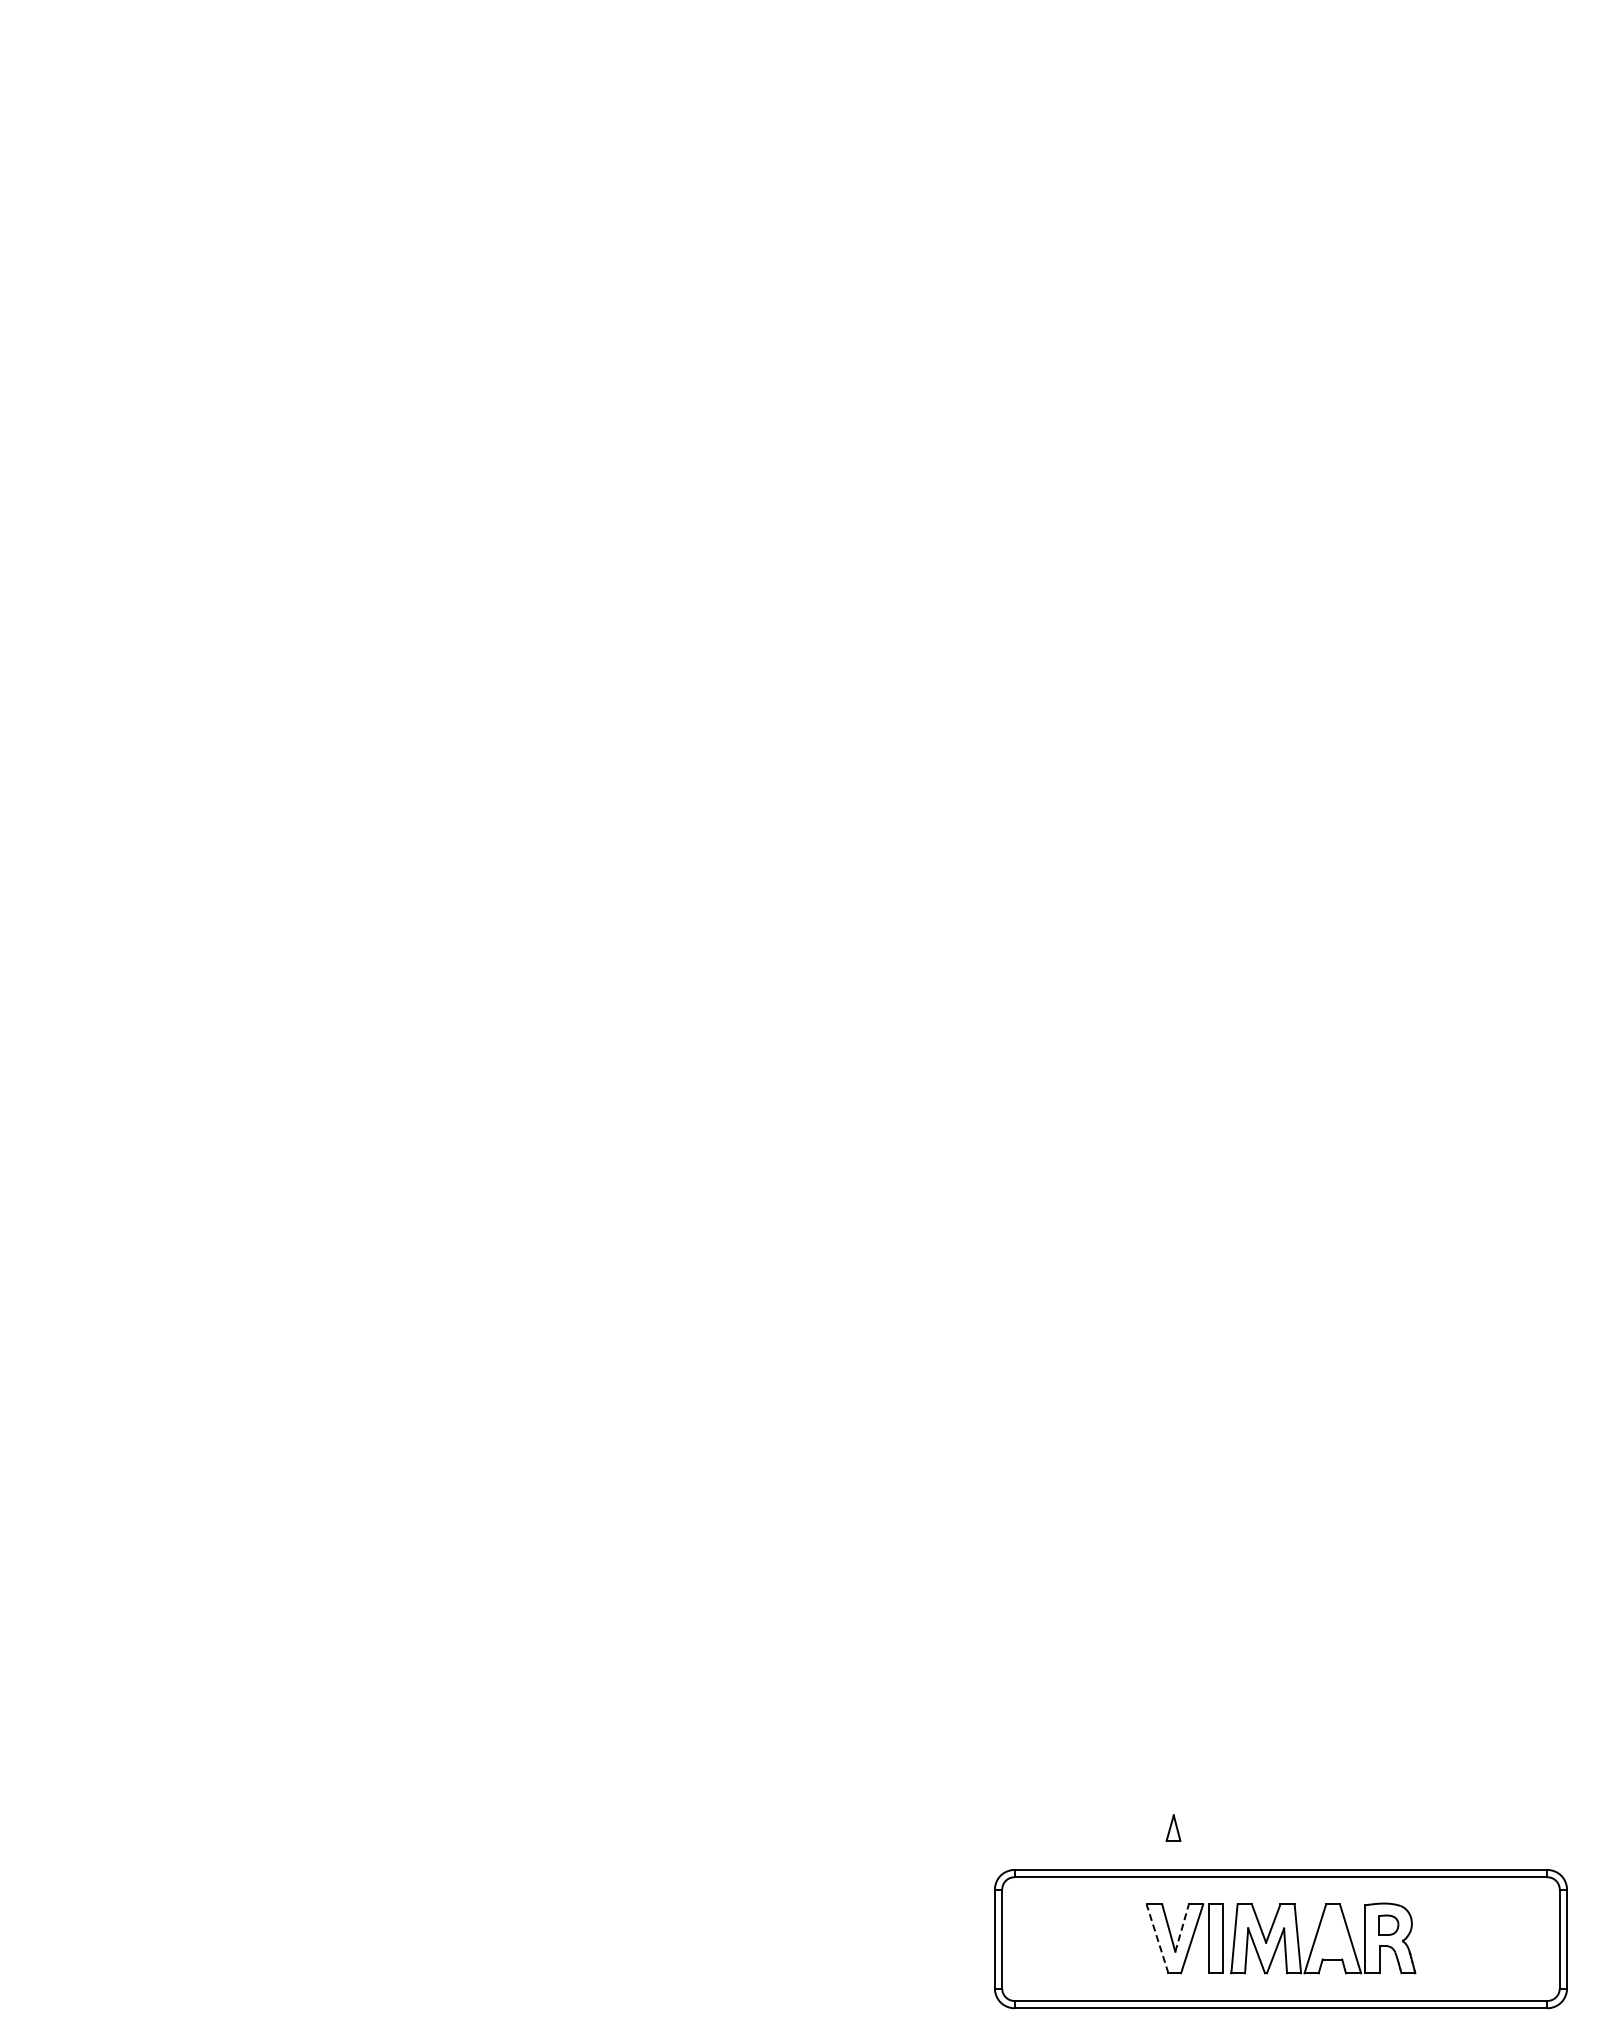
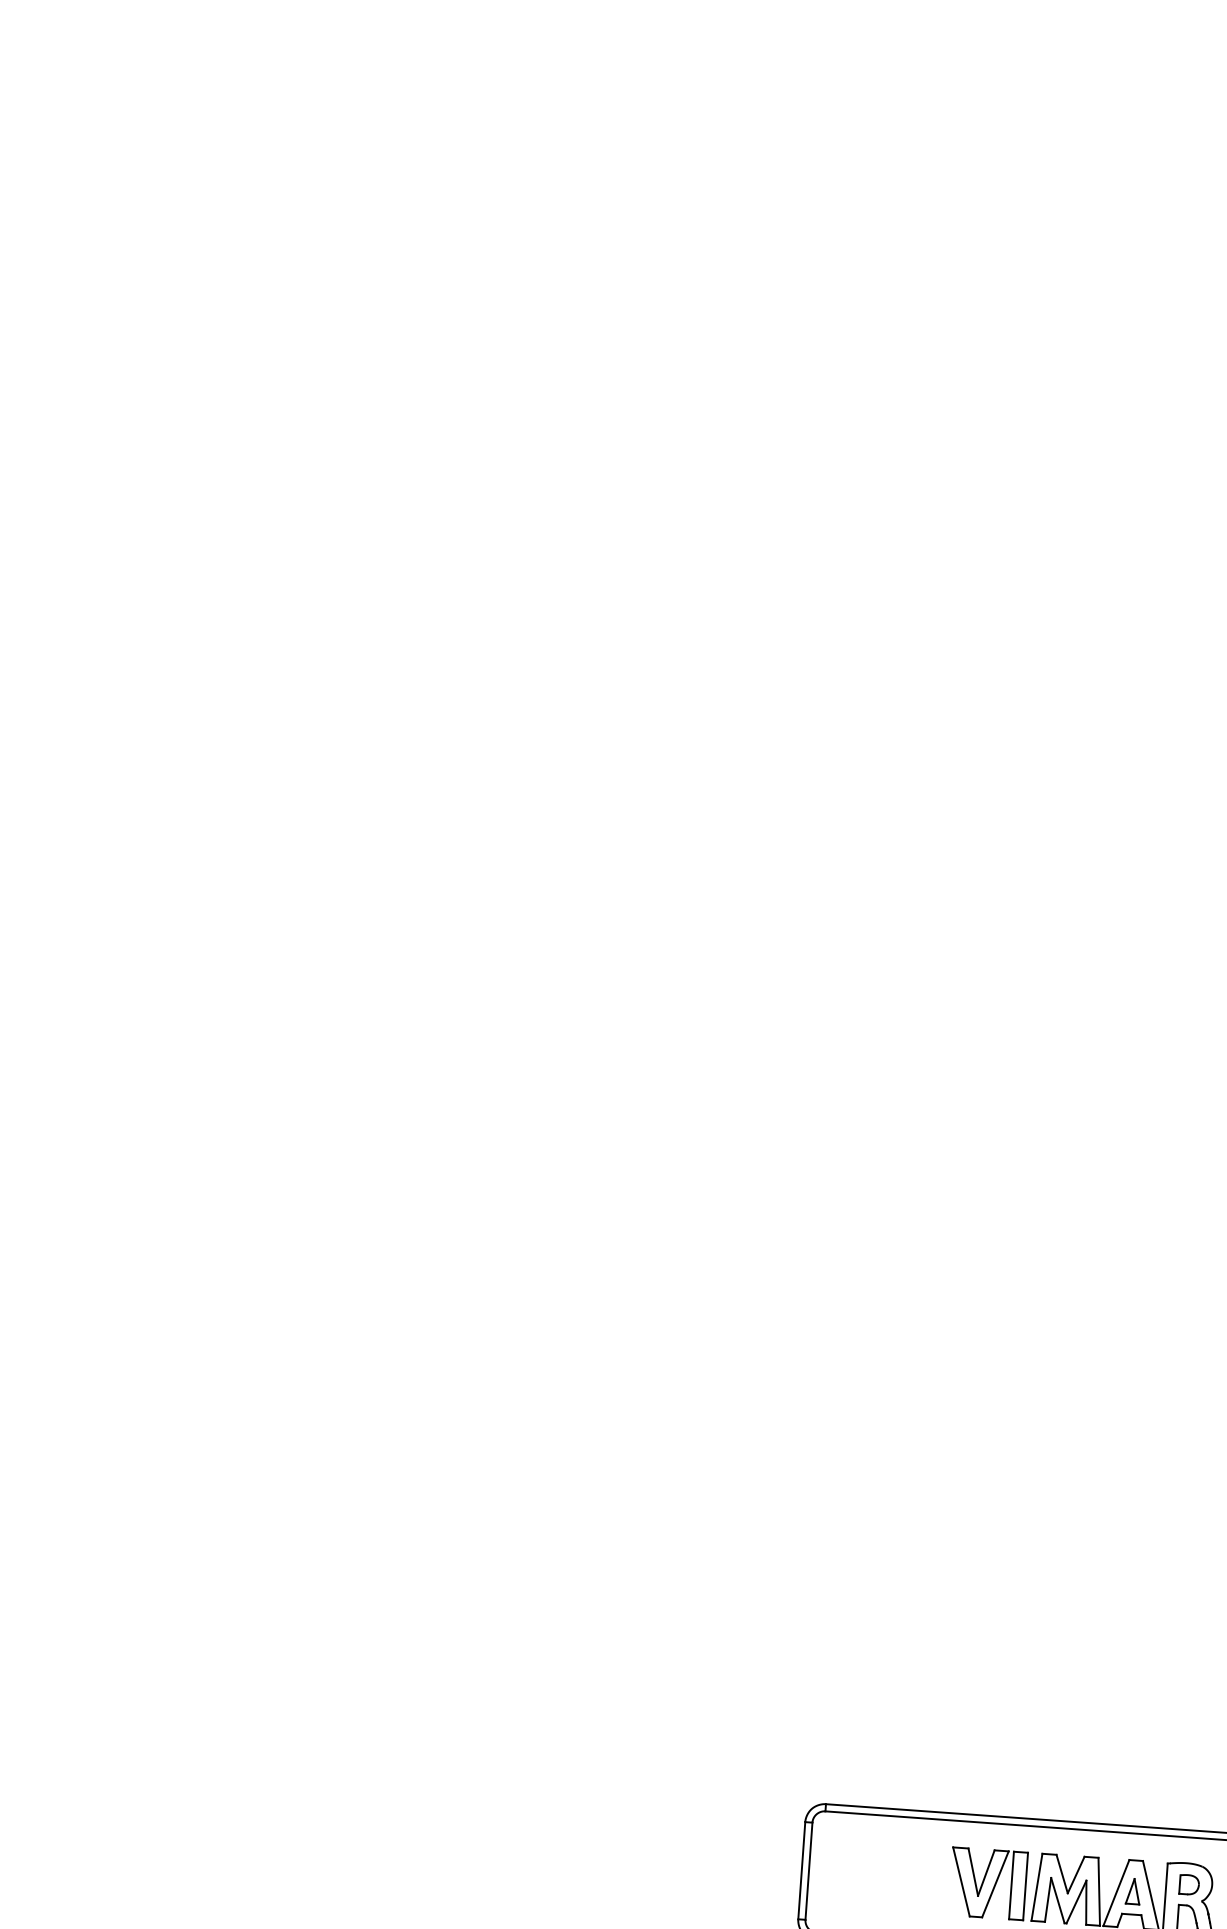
part: (1173, 1827) -> (1133, 1890), moved
line: (1182, 1928) -> (986, 1873), dashed -> solid
line: (1157, 1938) -> (961, 1881), dashed -> solid

